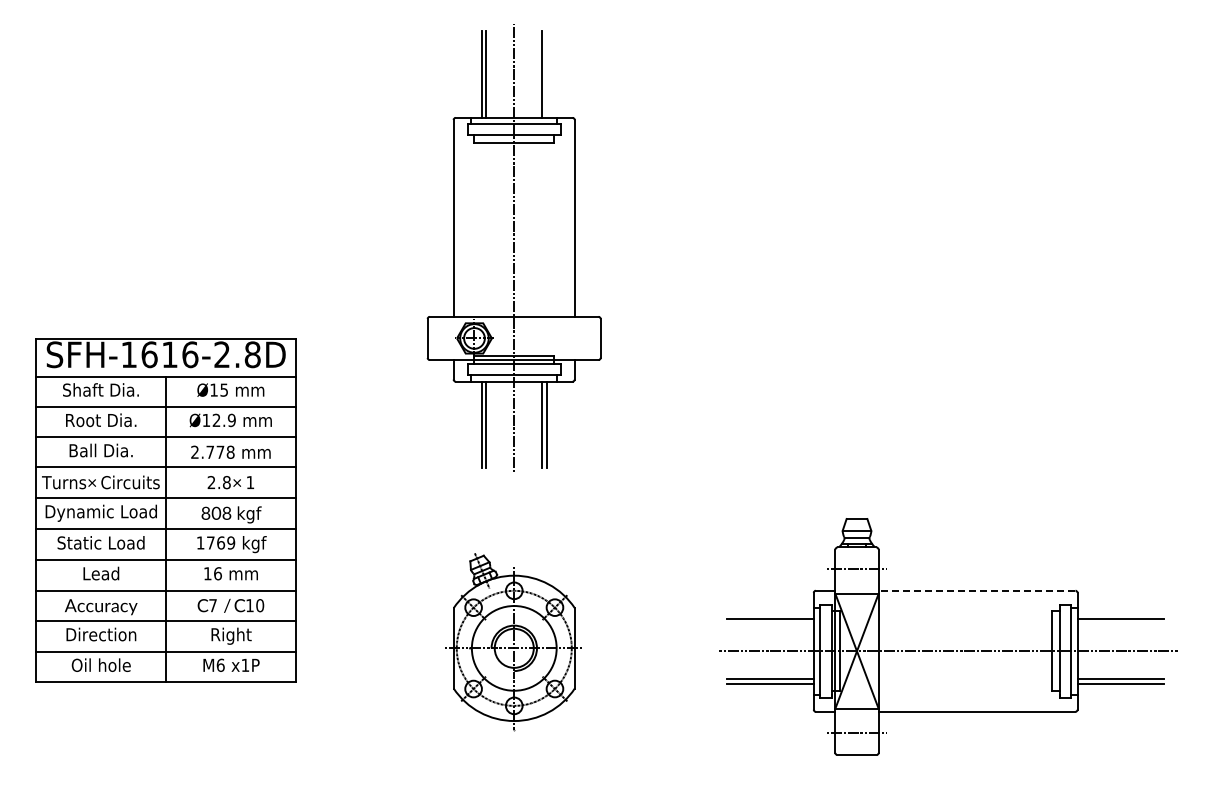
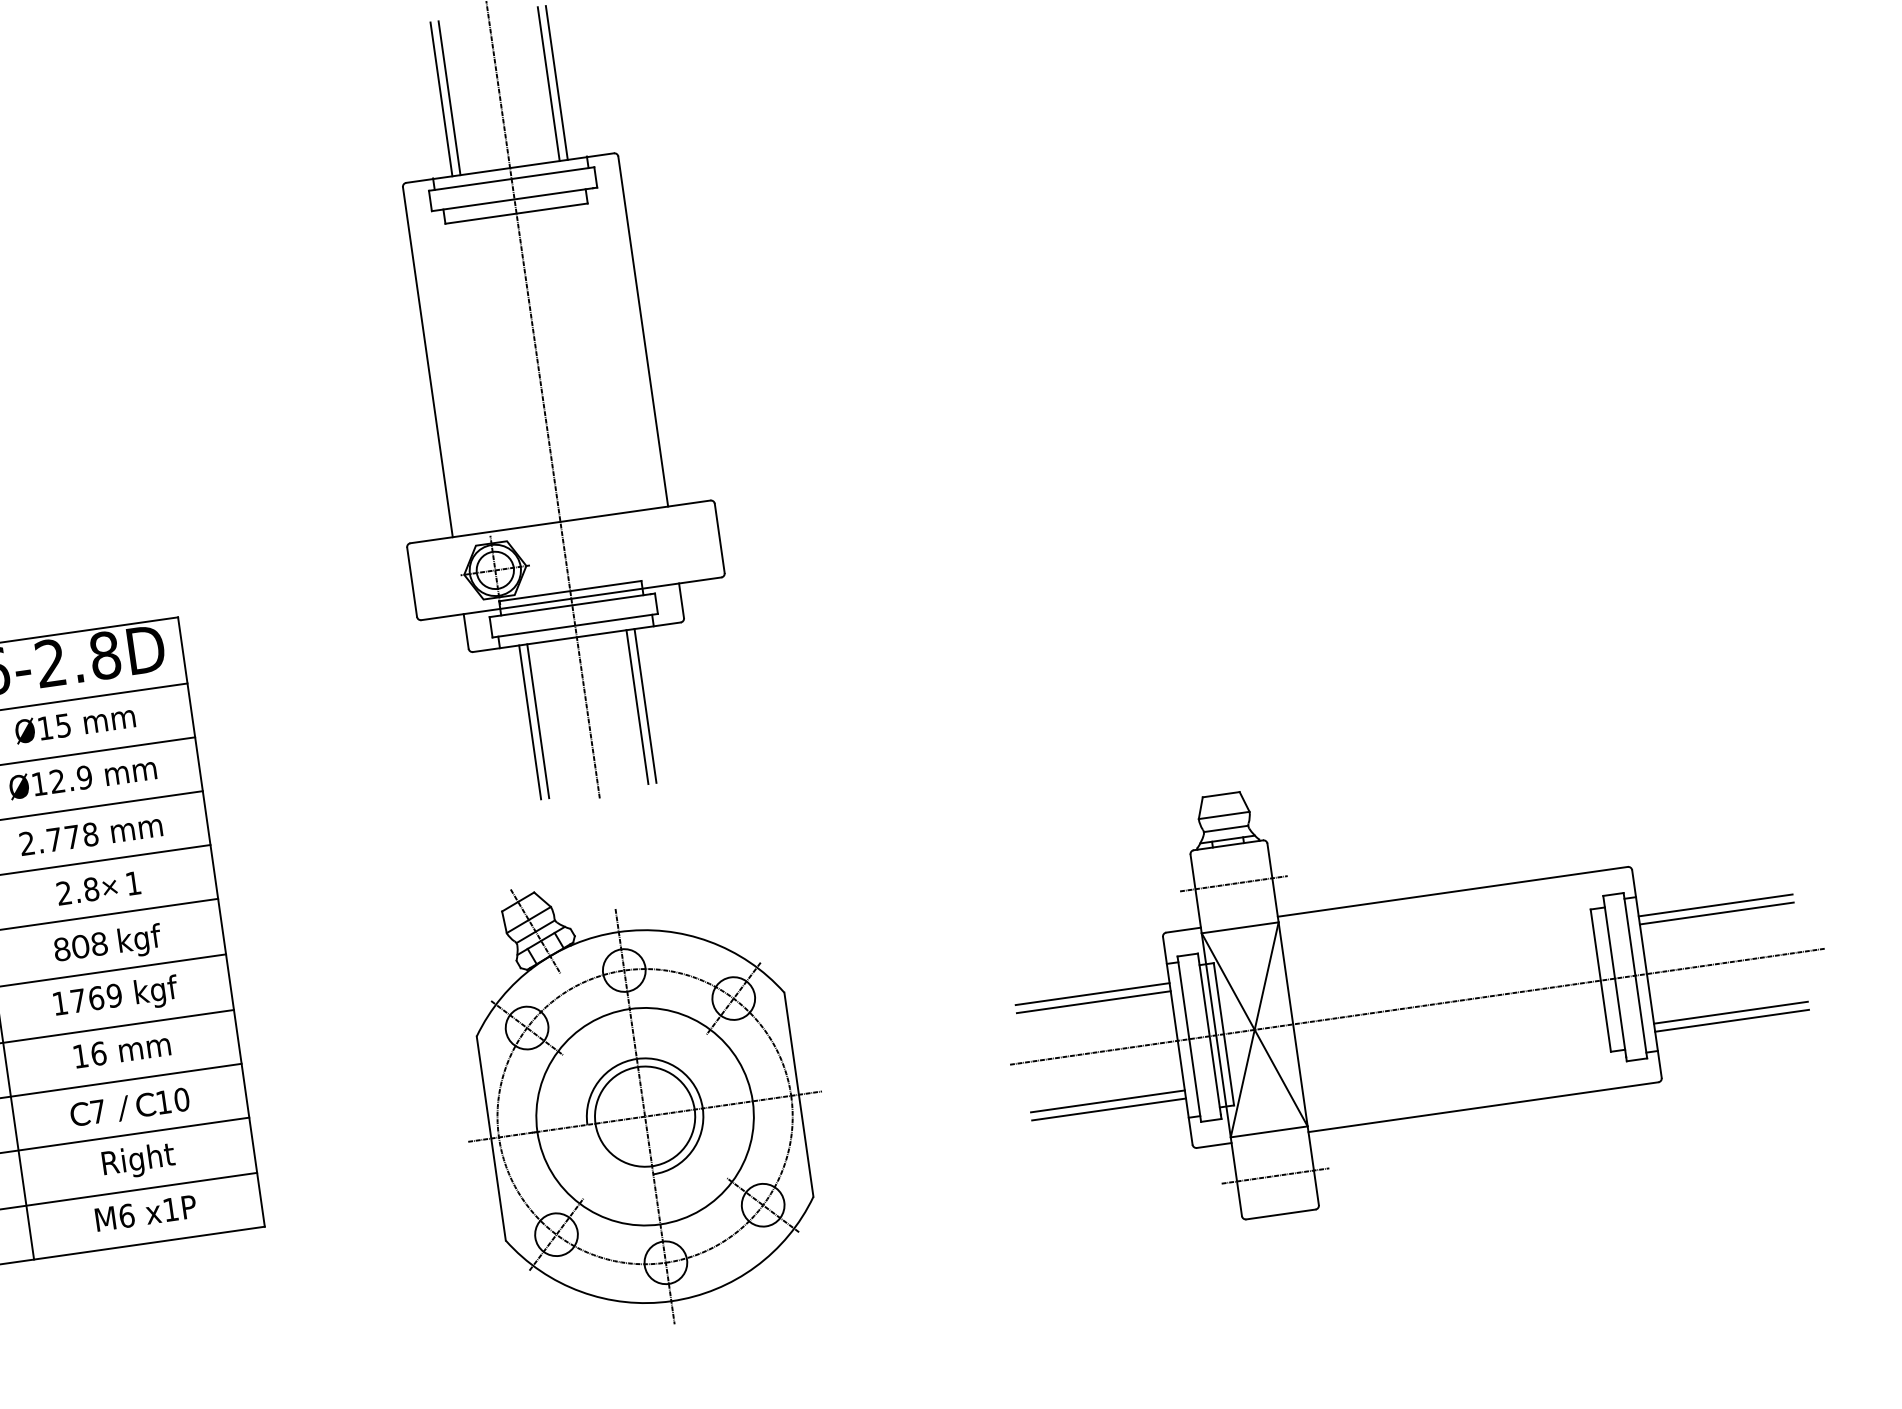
line: (546, 74) -> (556, 82), added
line: (976, 590) -> (1451, 891), dashed -> solid
line: (770, 623) -> (1093, 1002), added
line: (1120, 623) -> (1716, 913), added
part: (514, 641) -> (643, 1099), size x1.43

